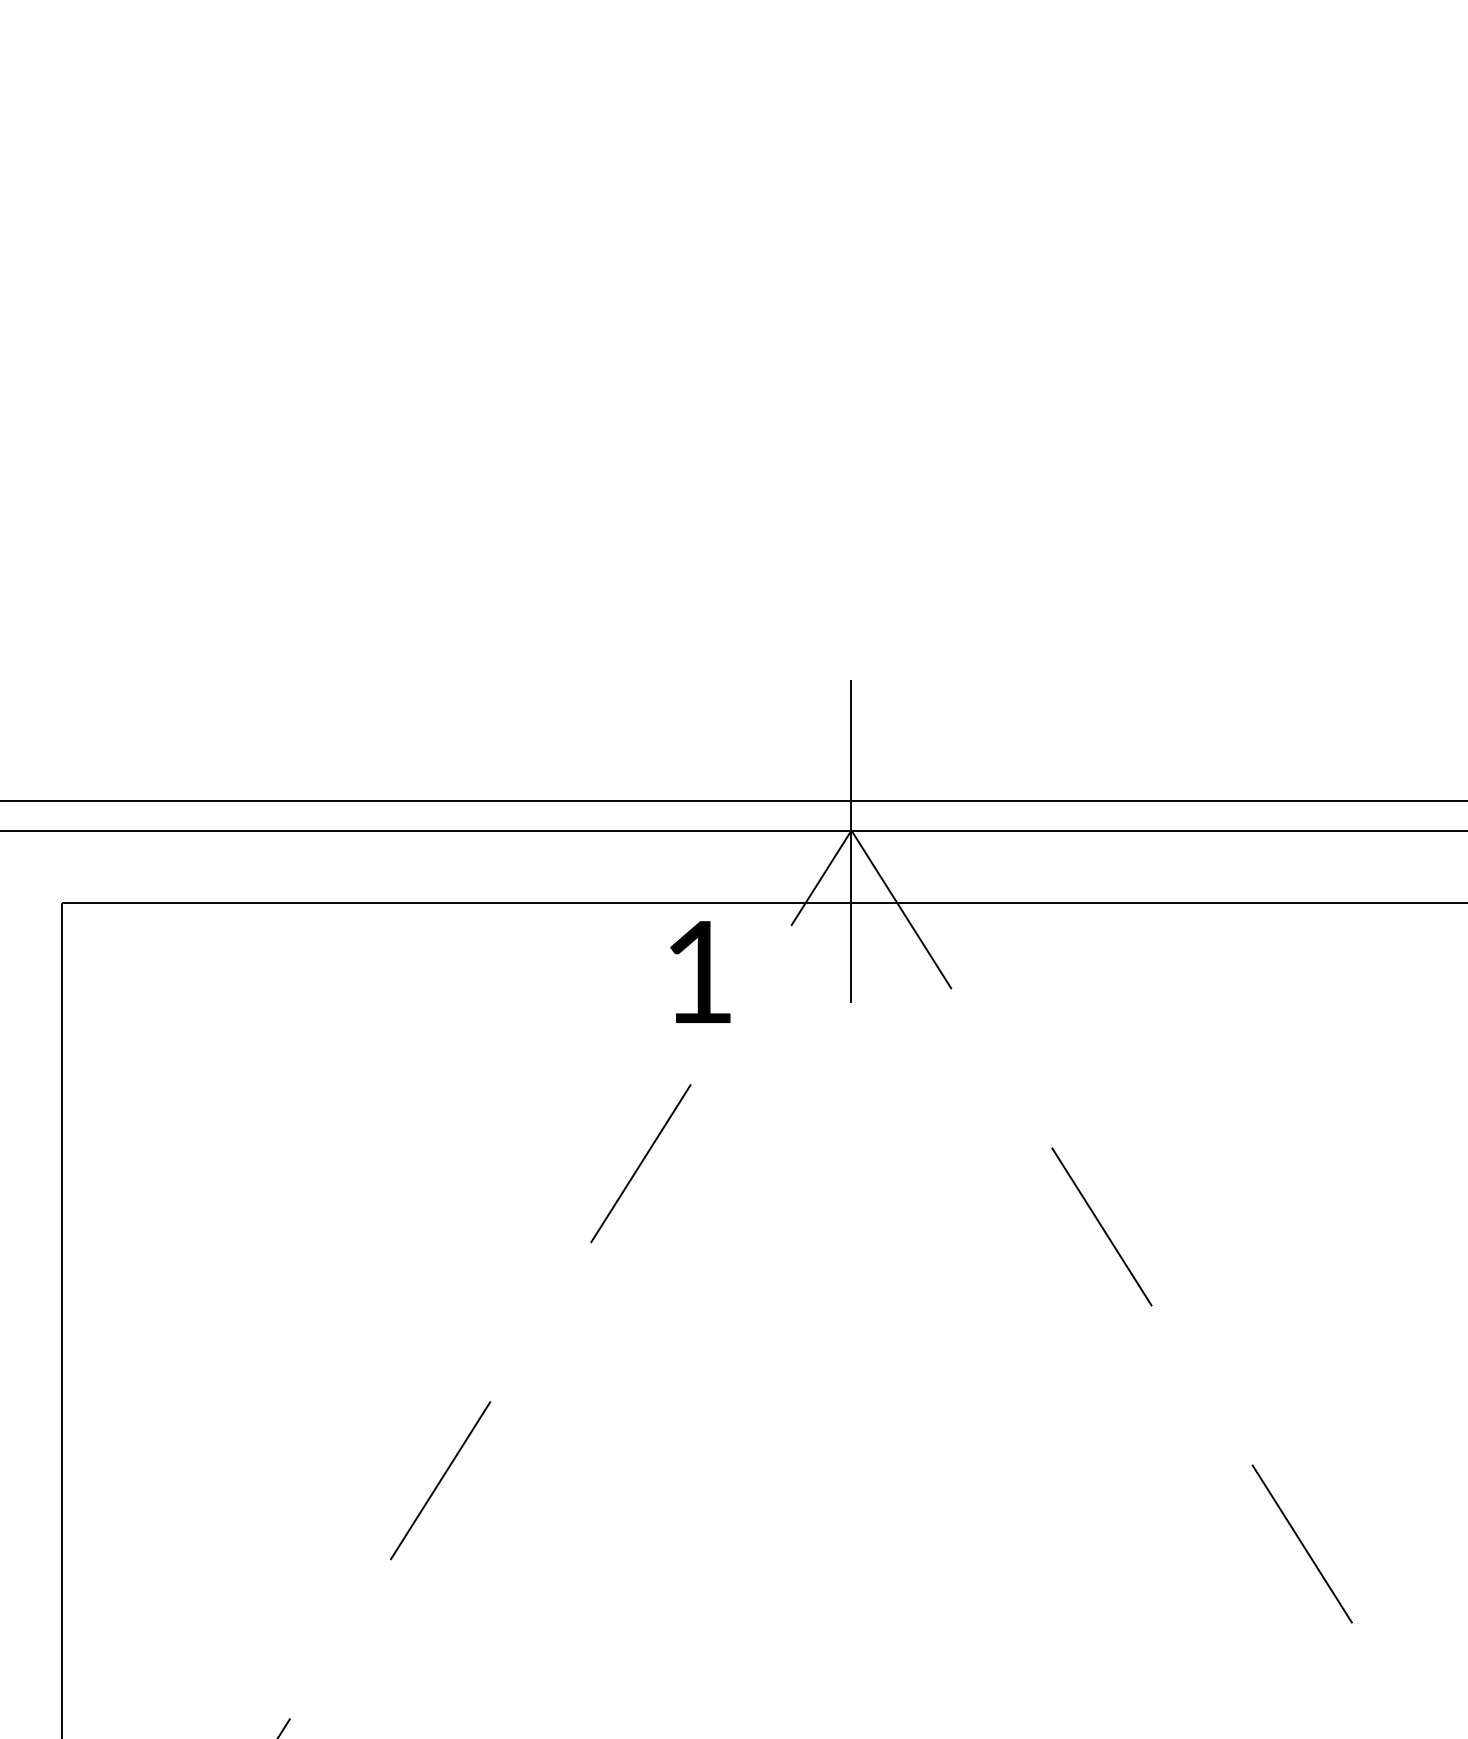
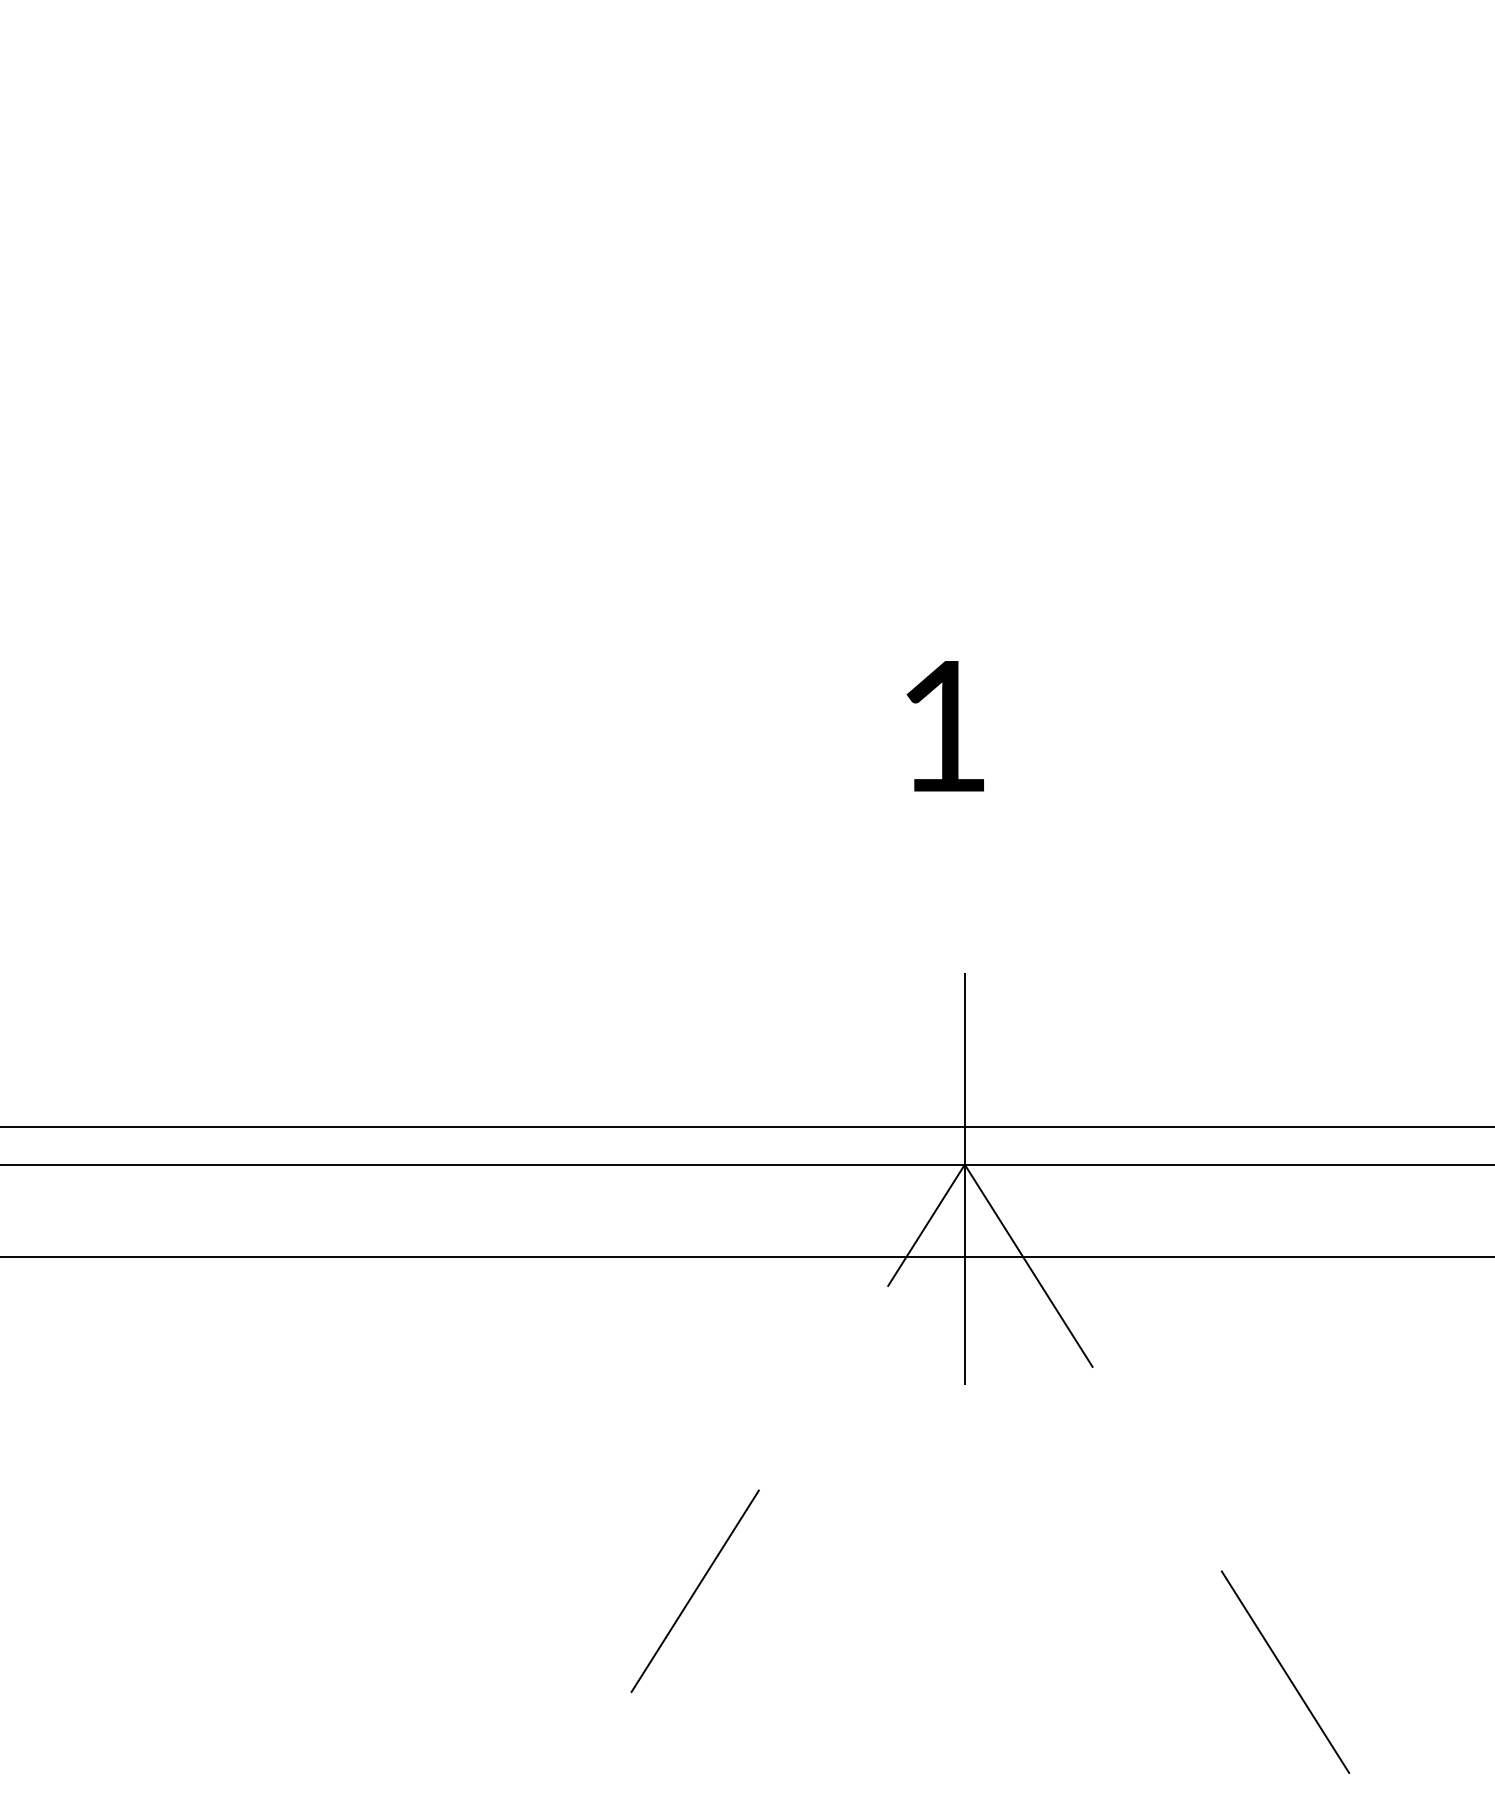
text: (700, 971) -> (945, 725), moved

